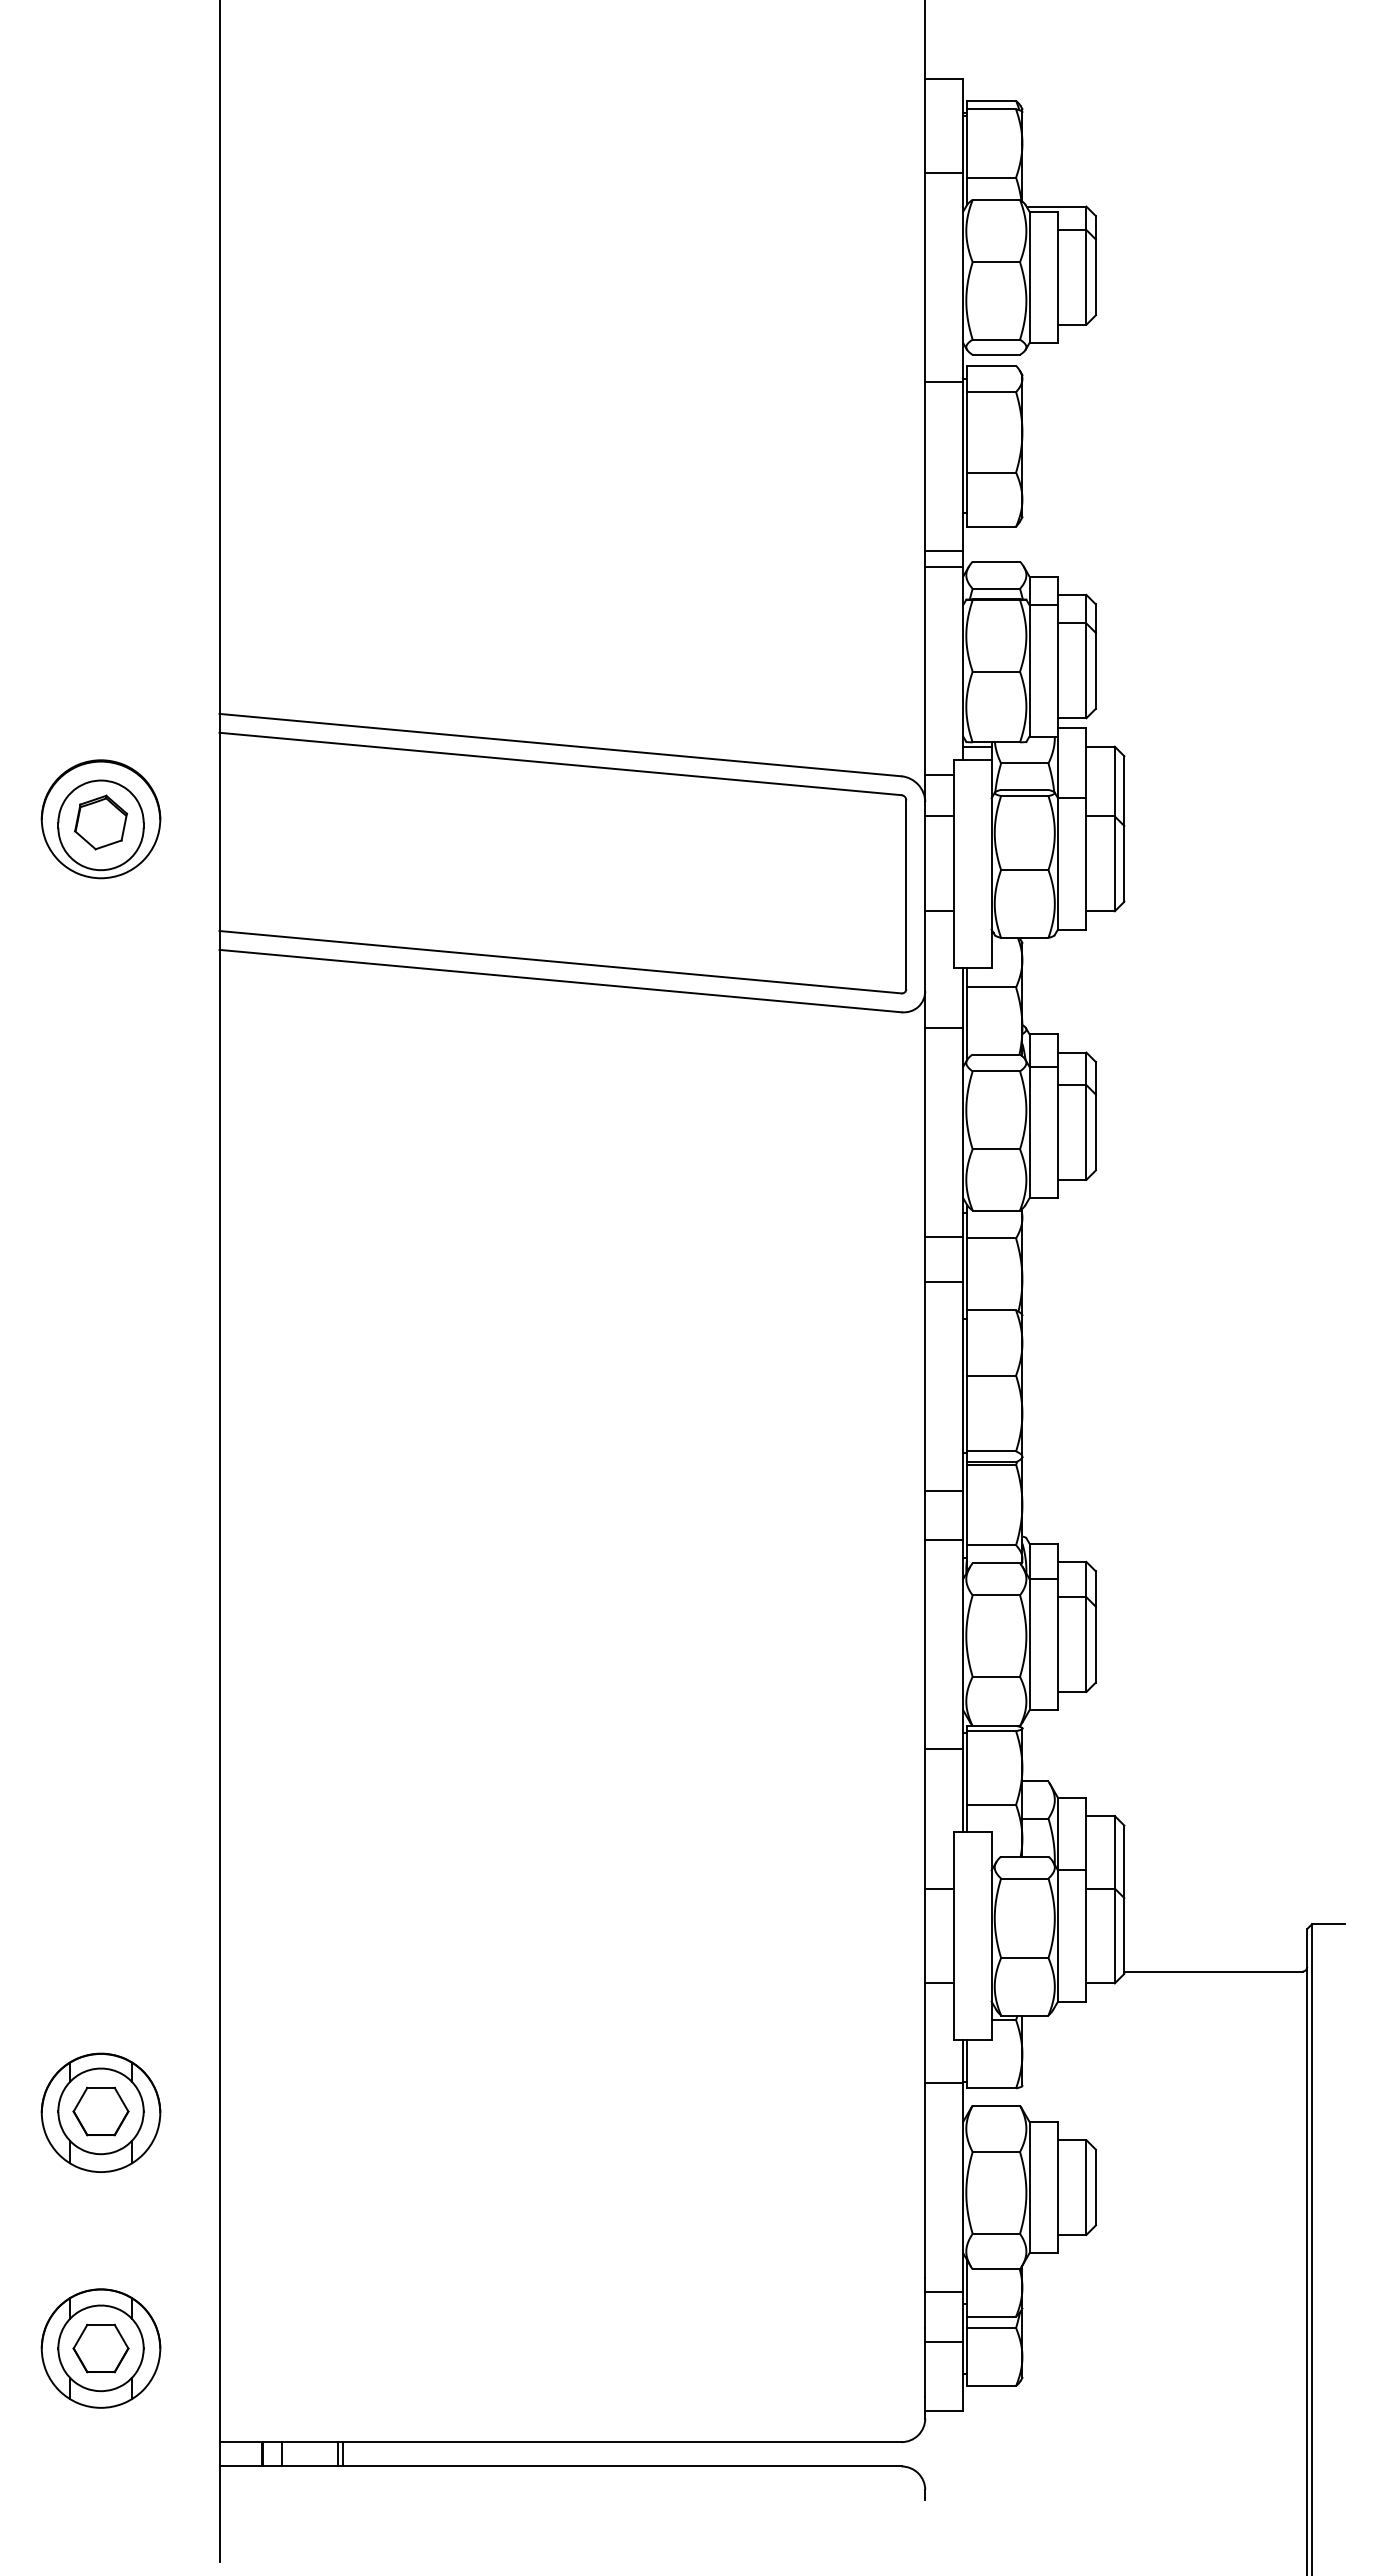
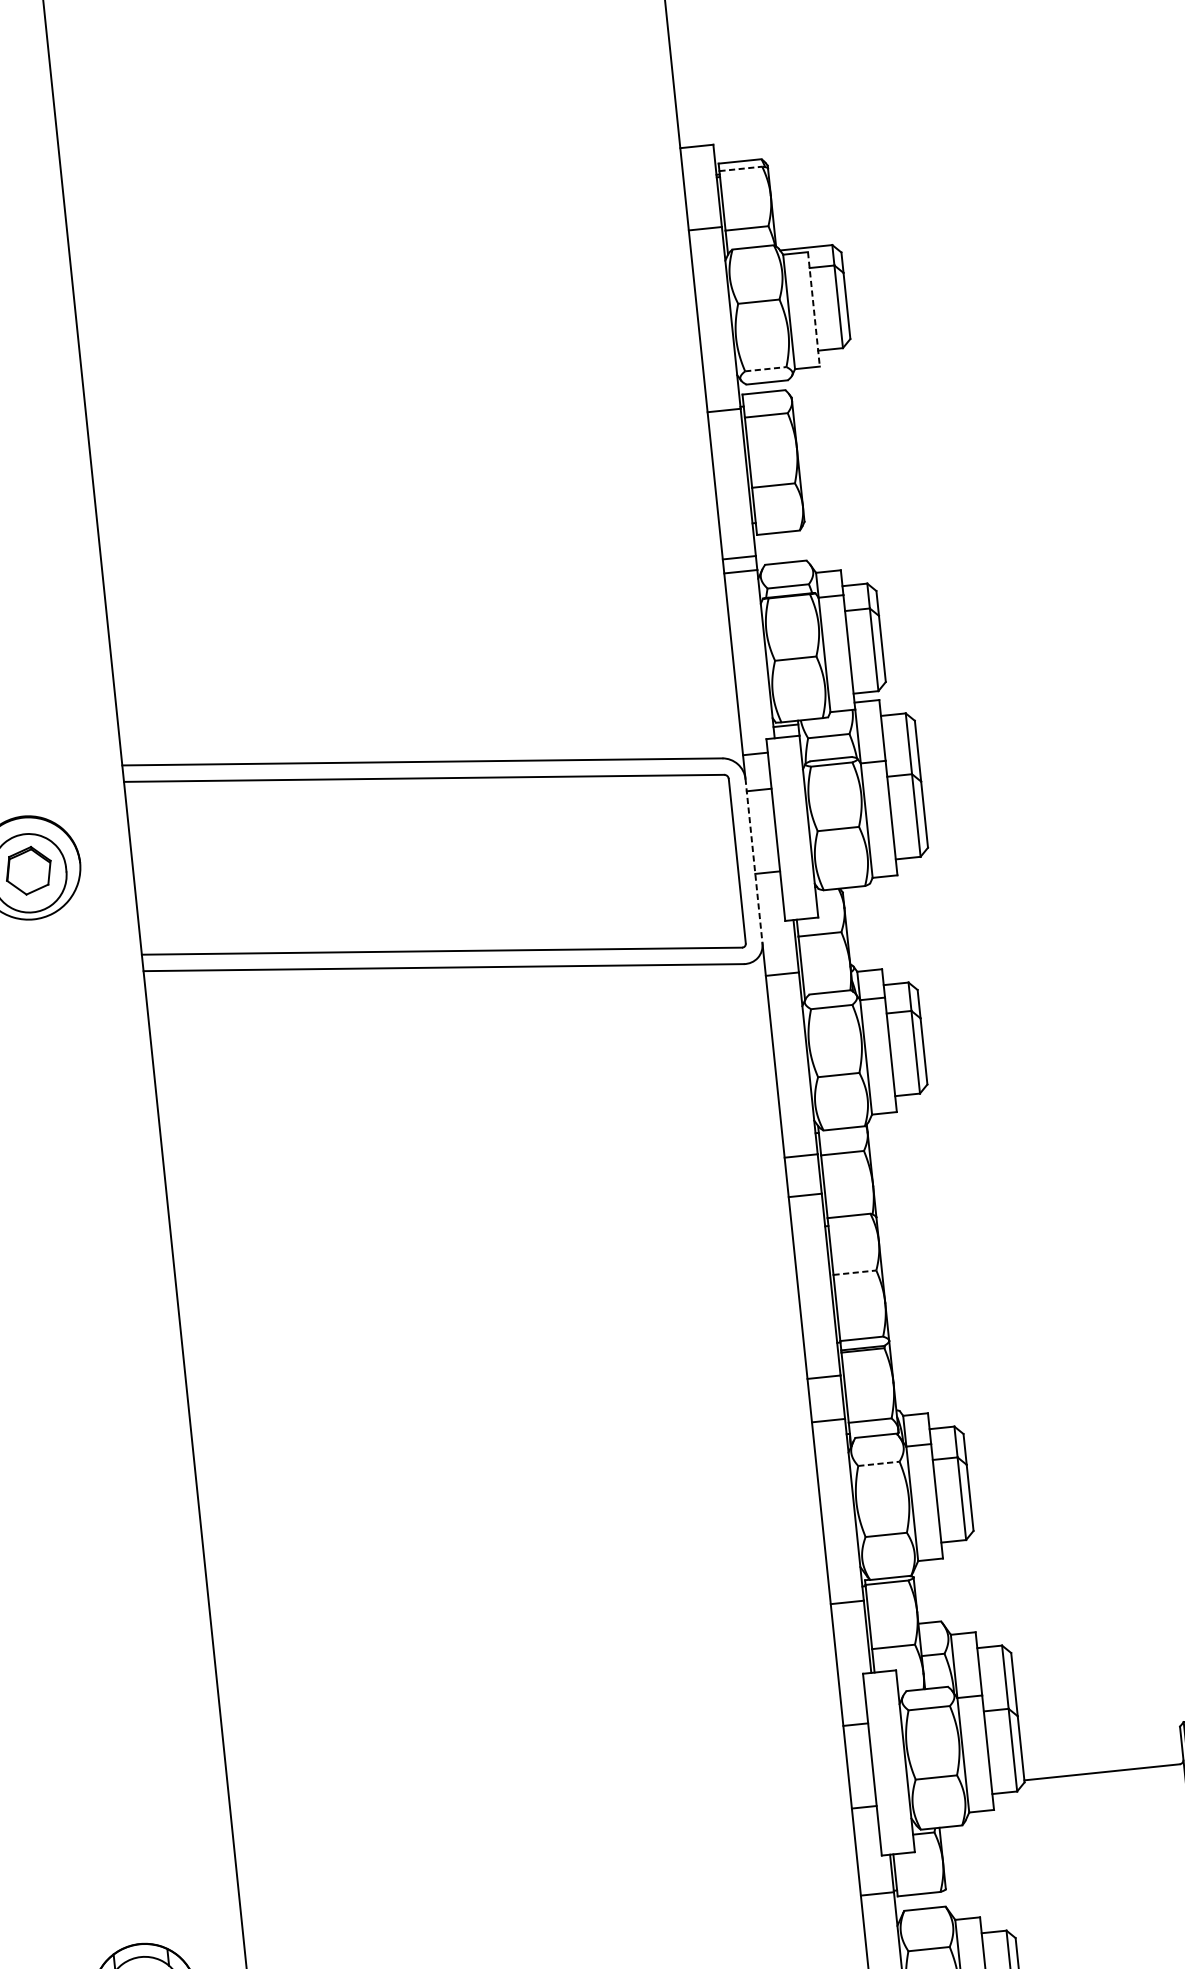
line: (991, 109) -> (740, 168), solid -> dashed
line: (1057, 277) -> (813, 309), solid -> dashed
line: (996, 339) -> (765, 369), solid -> dashed
line: (925, 896) -> (754, 861), solid -> dashed
line: (991, 1375) -> (854, 1272), solid -> dashed
line: (996, 1595) -> (879, 1463), solid -> dashed

